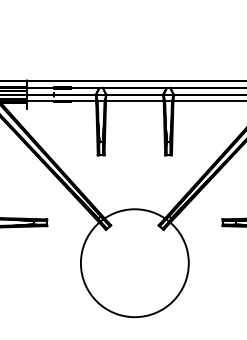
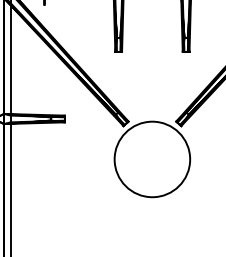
circle: (134, 263) -> (152, 159), size x0.7

